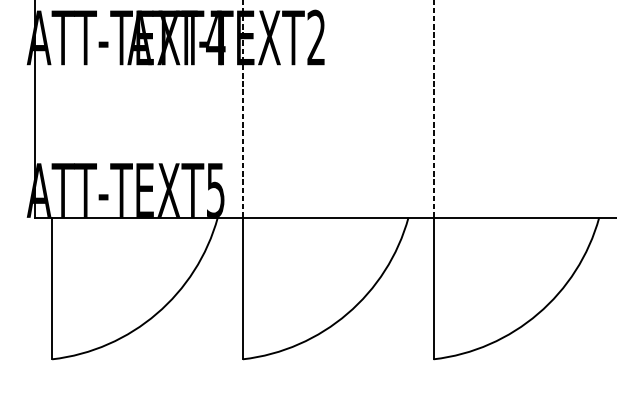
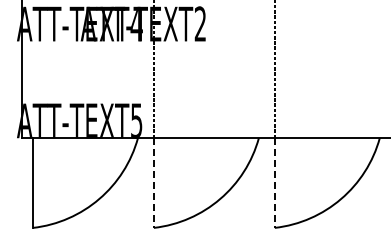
line: (242, 287) -> (153, 182), solid -> dashed
line: (433, 287) -> (274, 182), solid -> dashed

